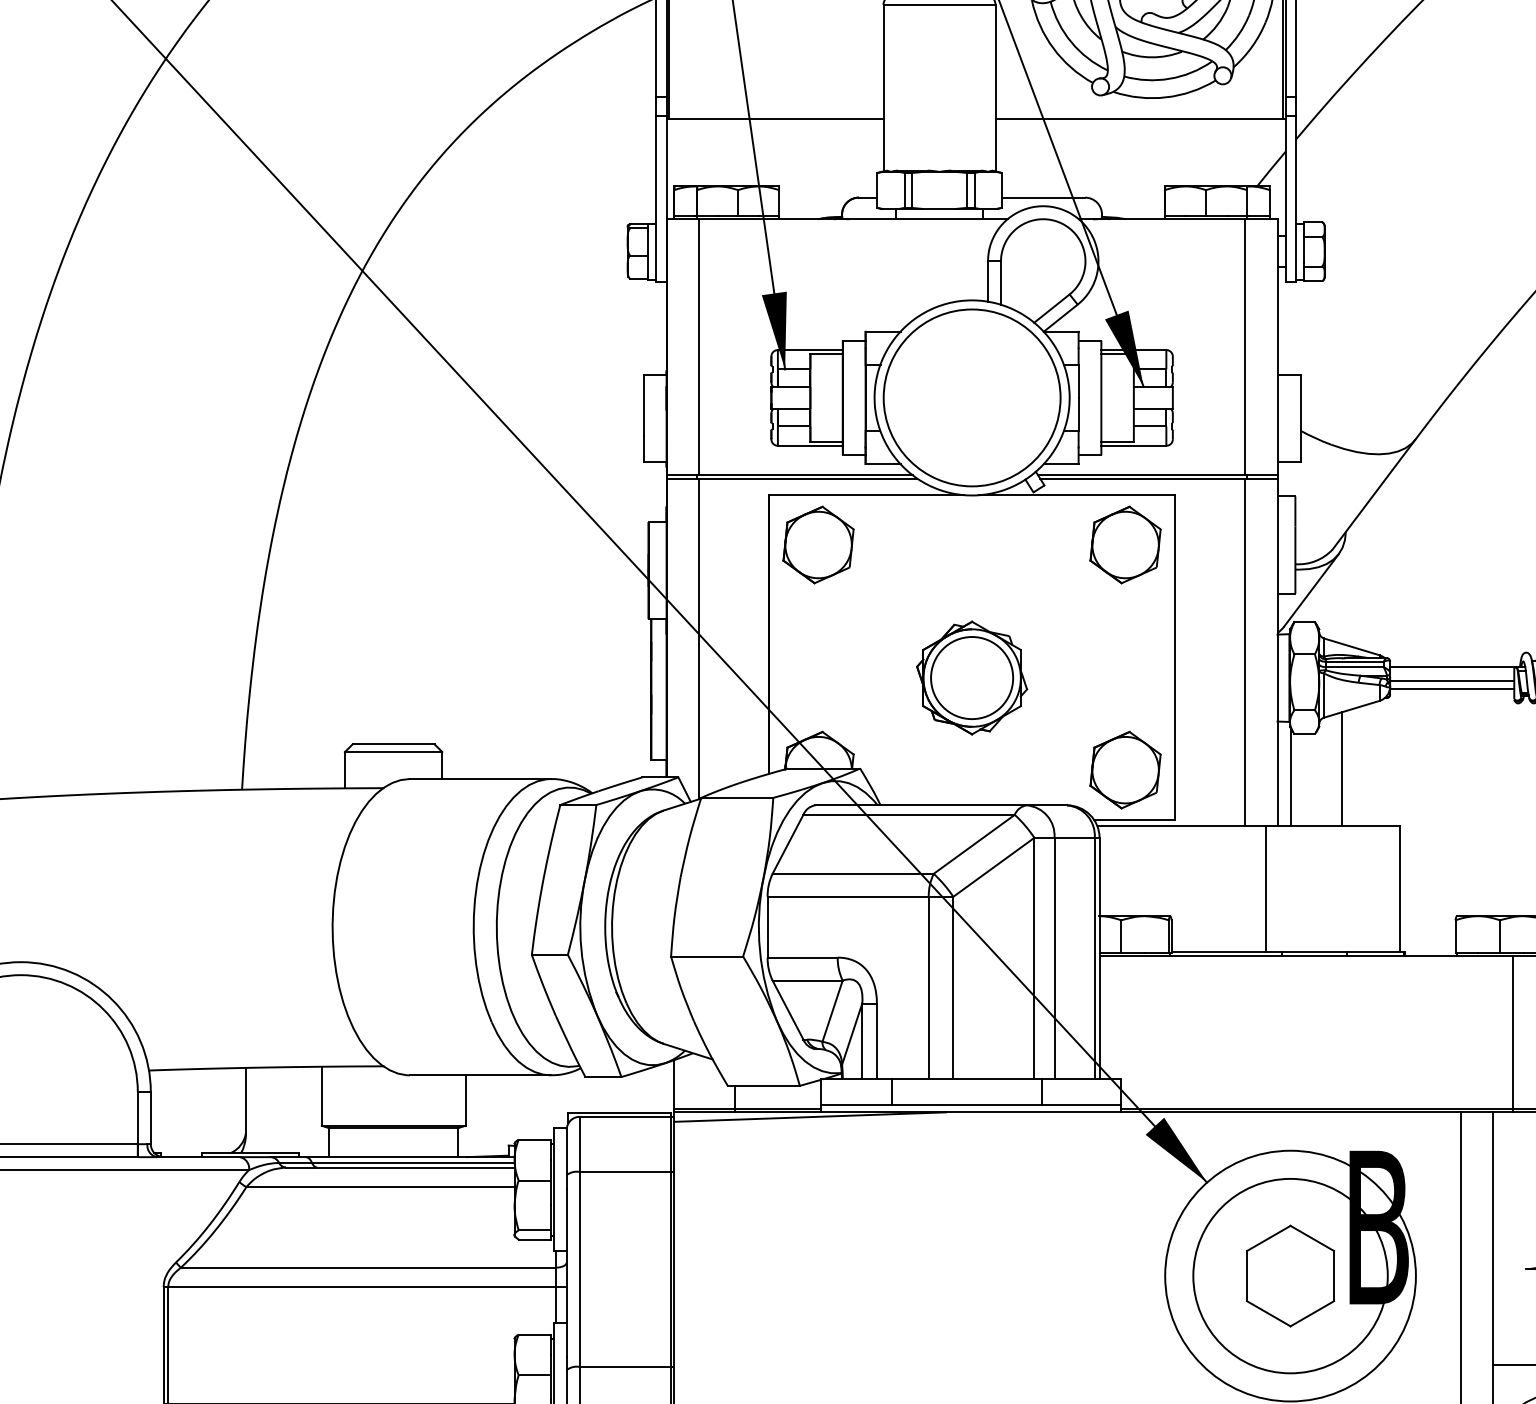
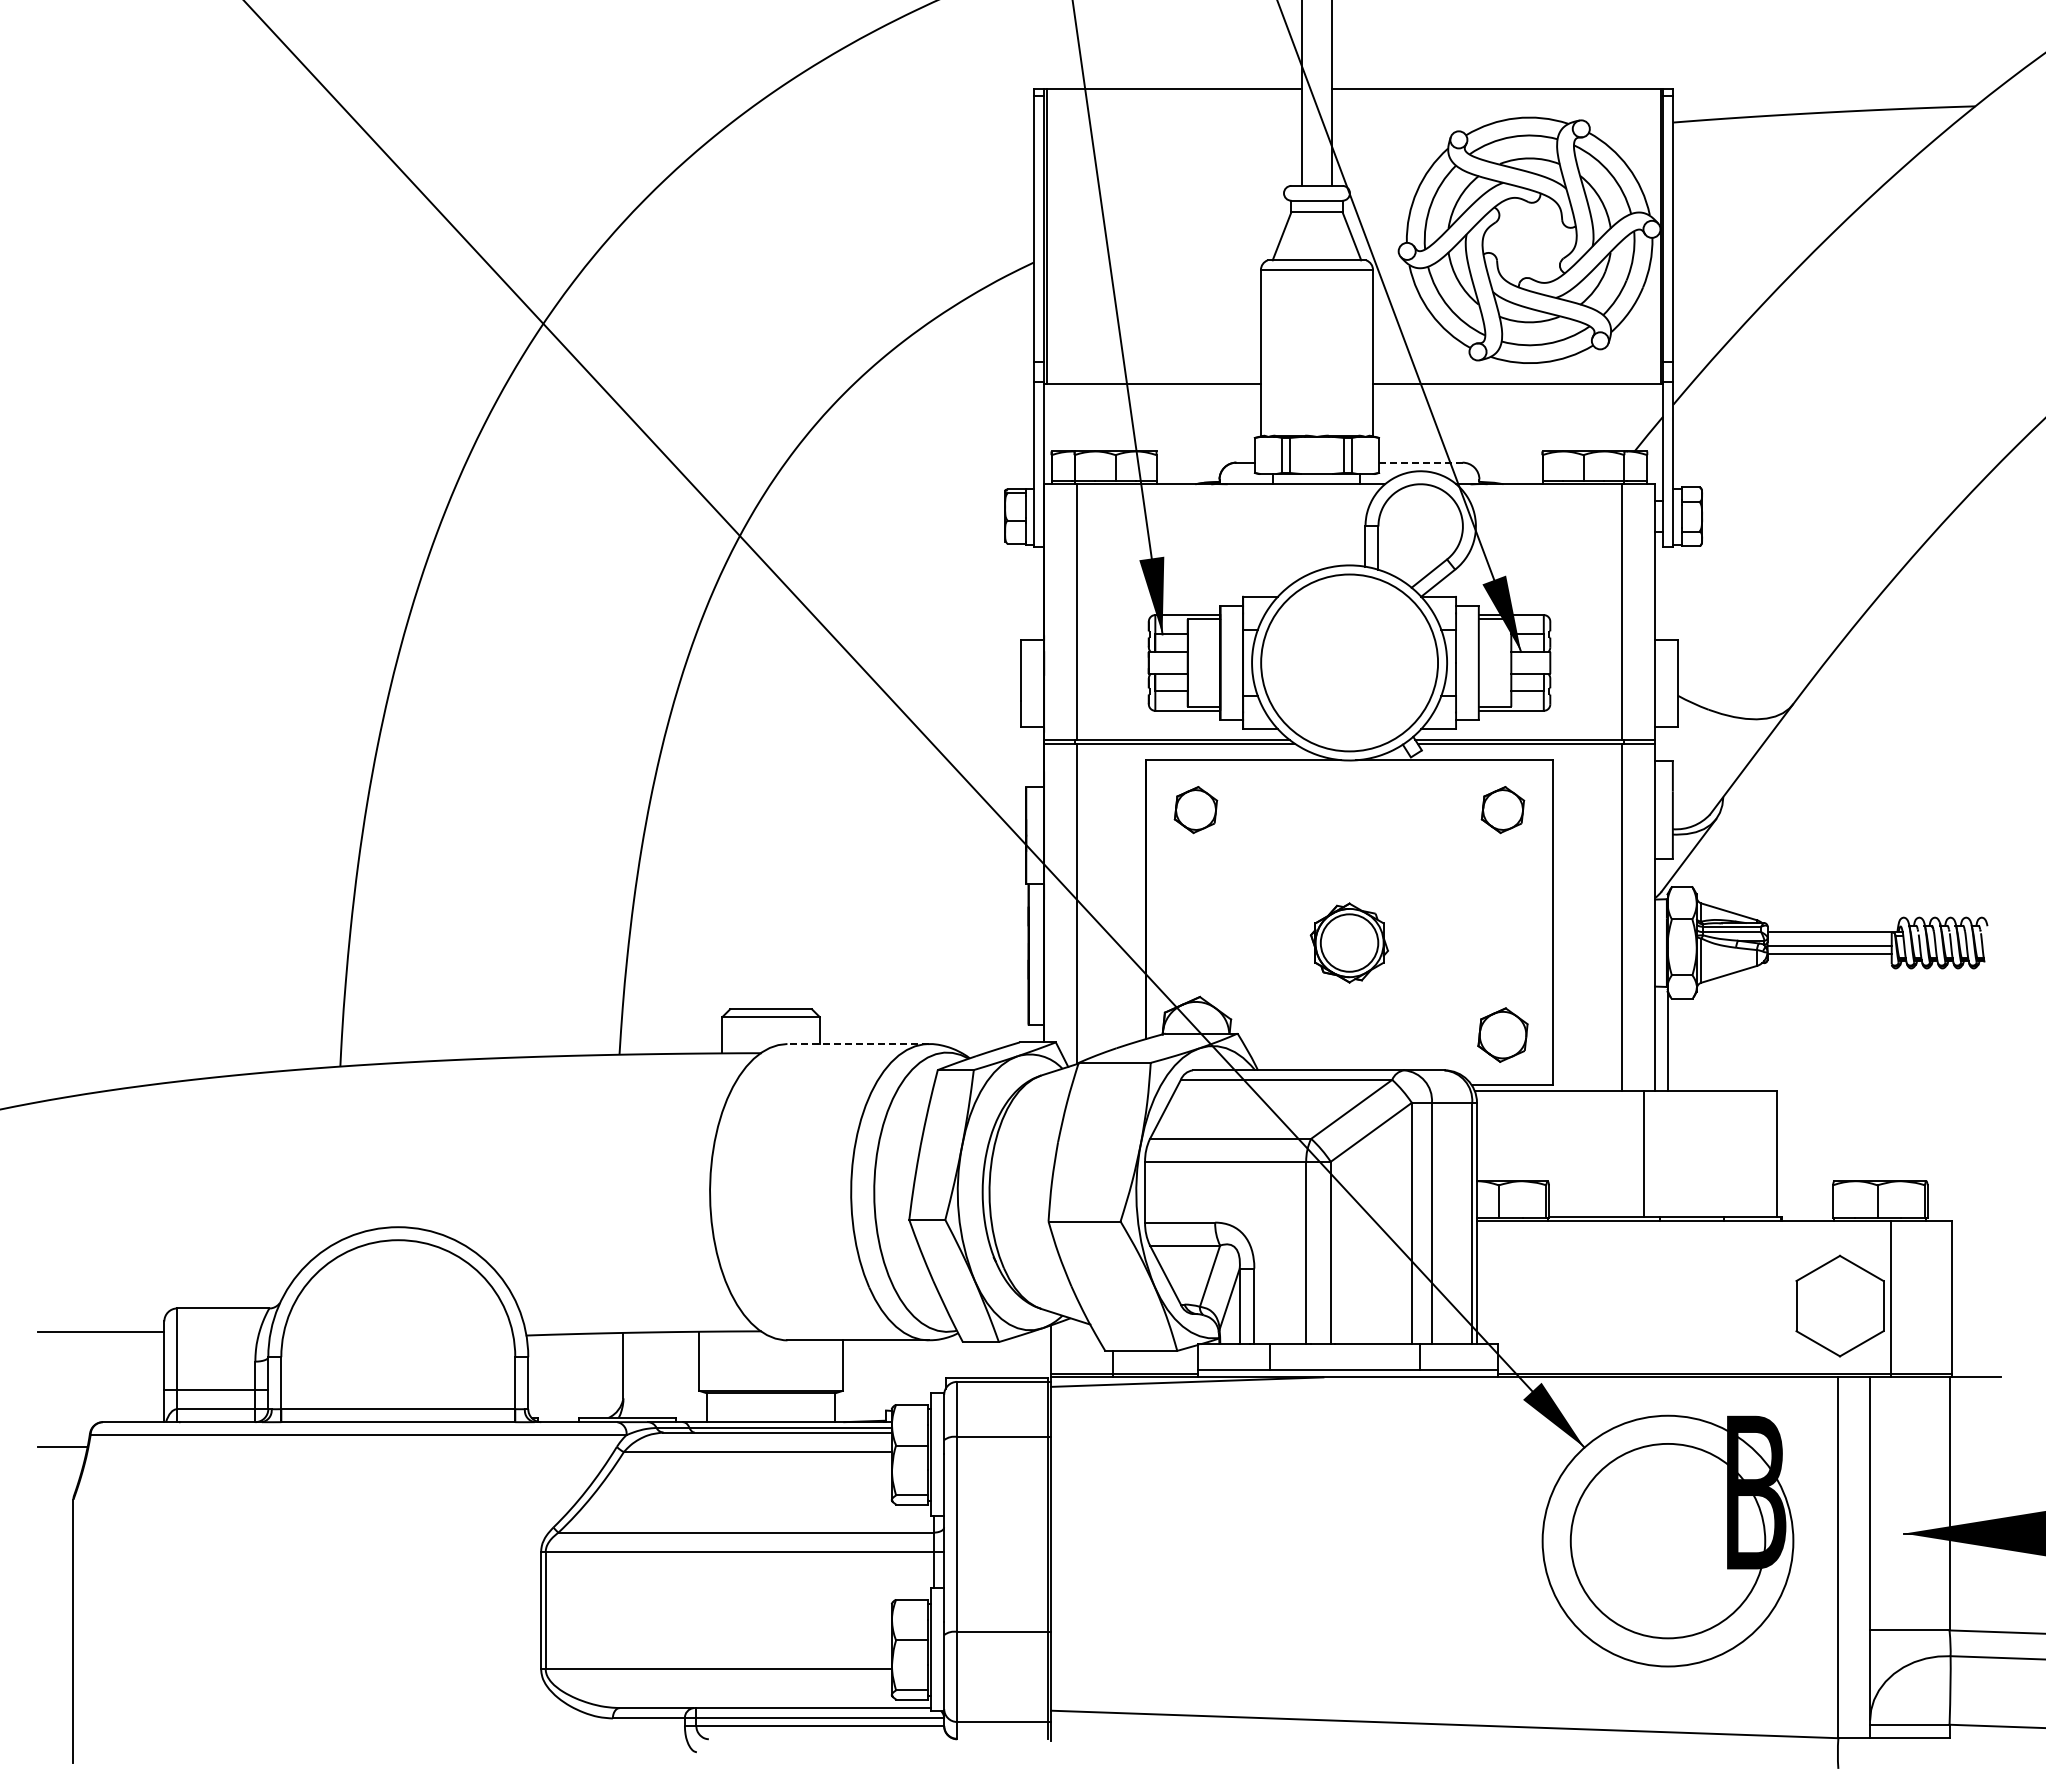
line: (1043, 197) -> (1420, 462), solid -> dashed
part: (818, 544) -> (1195, 809), size x0.6
part: (1125, 544) -> (1502, 809), size x0.6
part: (972, 677) -> (1349, 942), size x0.7
part: (1125, 769) -> (1502, 1034), size x0.7
line: (1342, 769) -> (1719, 1034), removed
line: (481, 779) -> (858, 1044), solid -> dashed
part: (1290, 1275) -> (1839, 1305), moved

